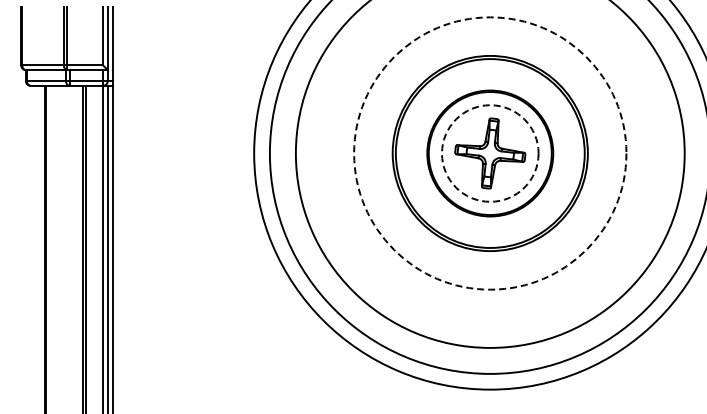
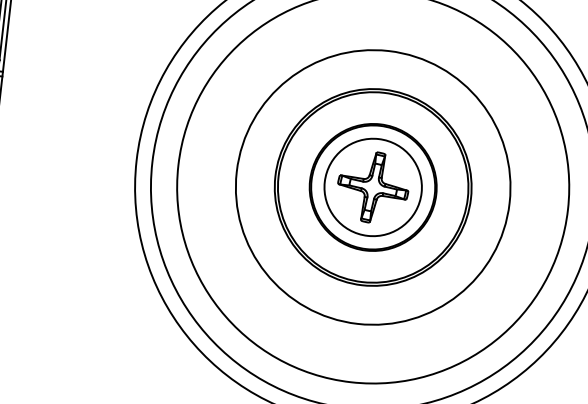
circle: (489, 153) -> (372, 187), dashed -> solid
circle: (490, 153) -> (373, 187), dashed -> solid

